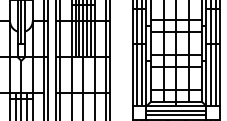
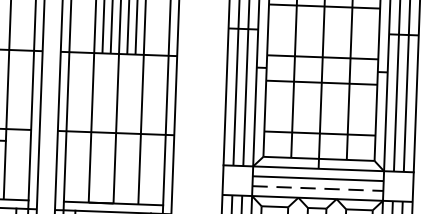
line: (176, 115) -> (317, 188), solid -> dashed

